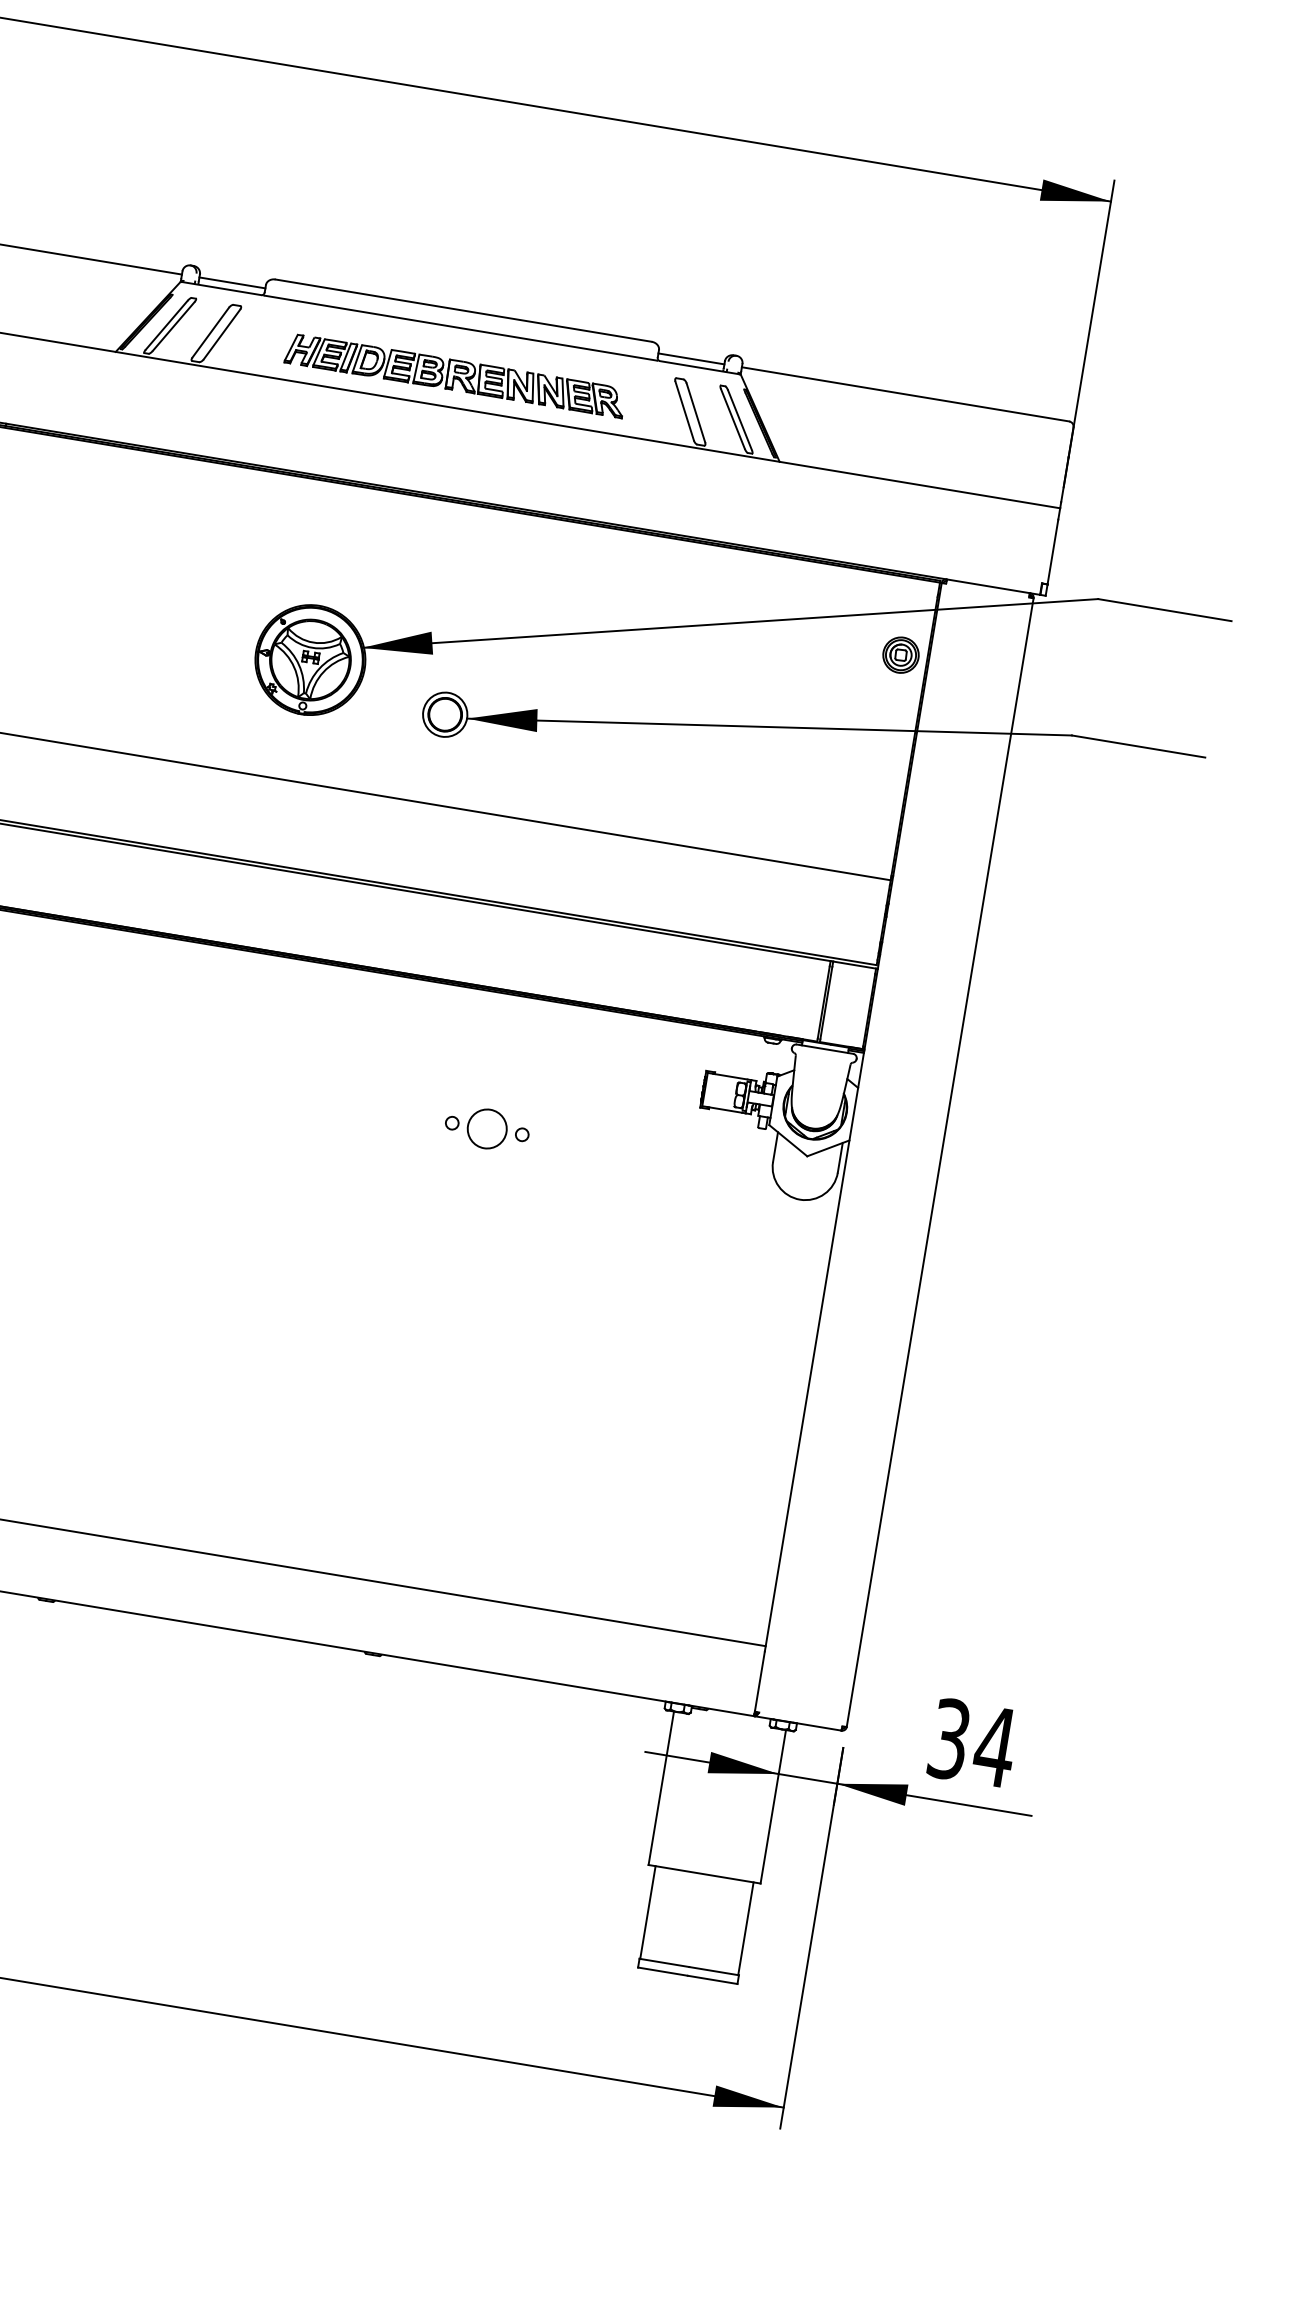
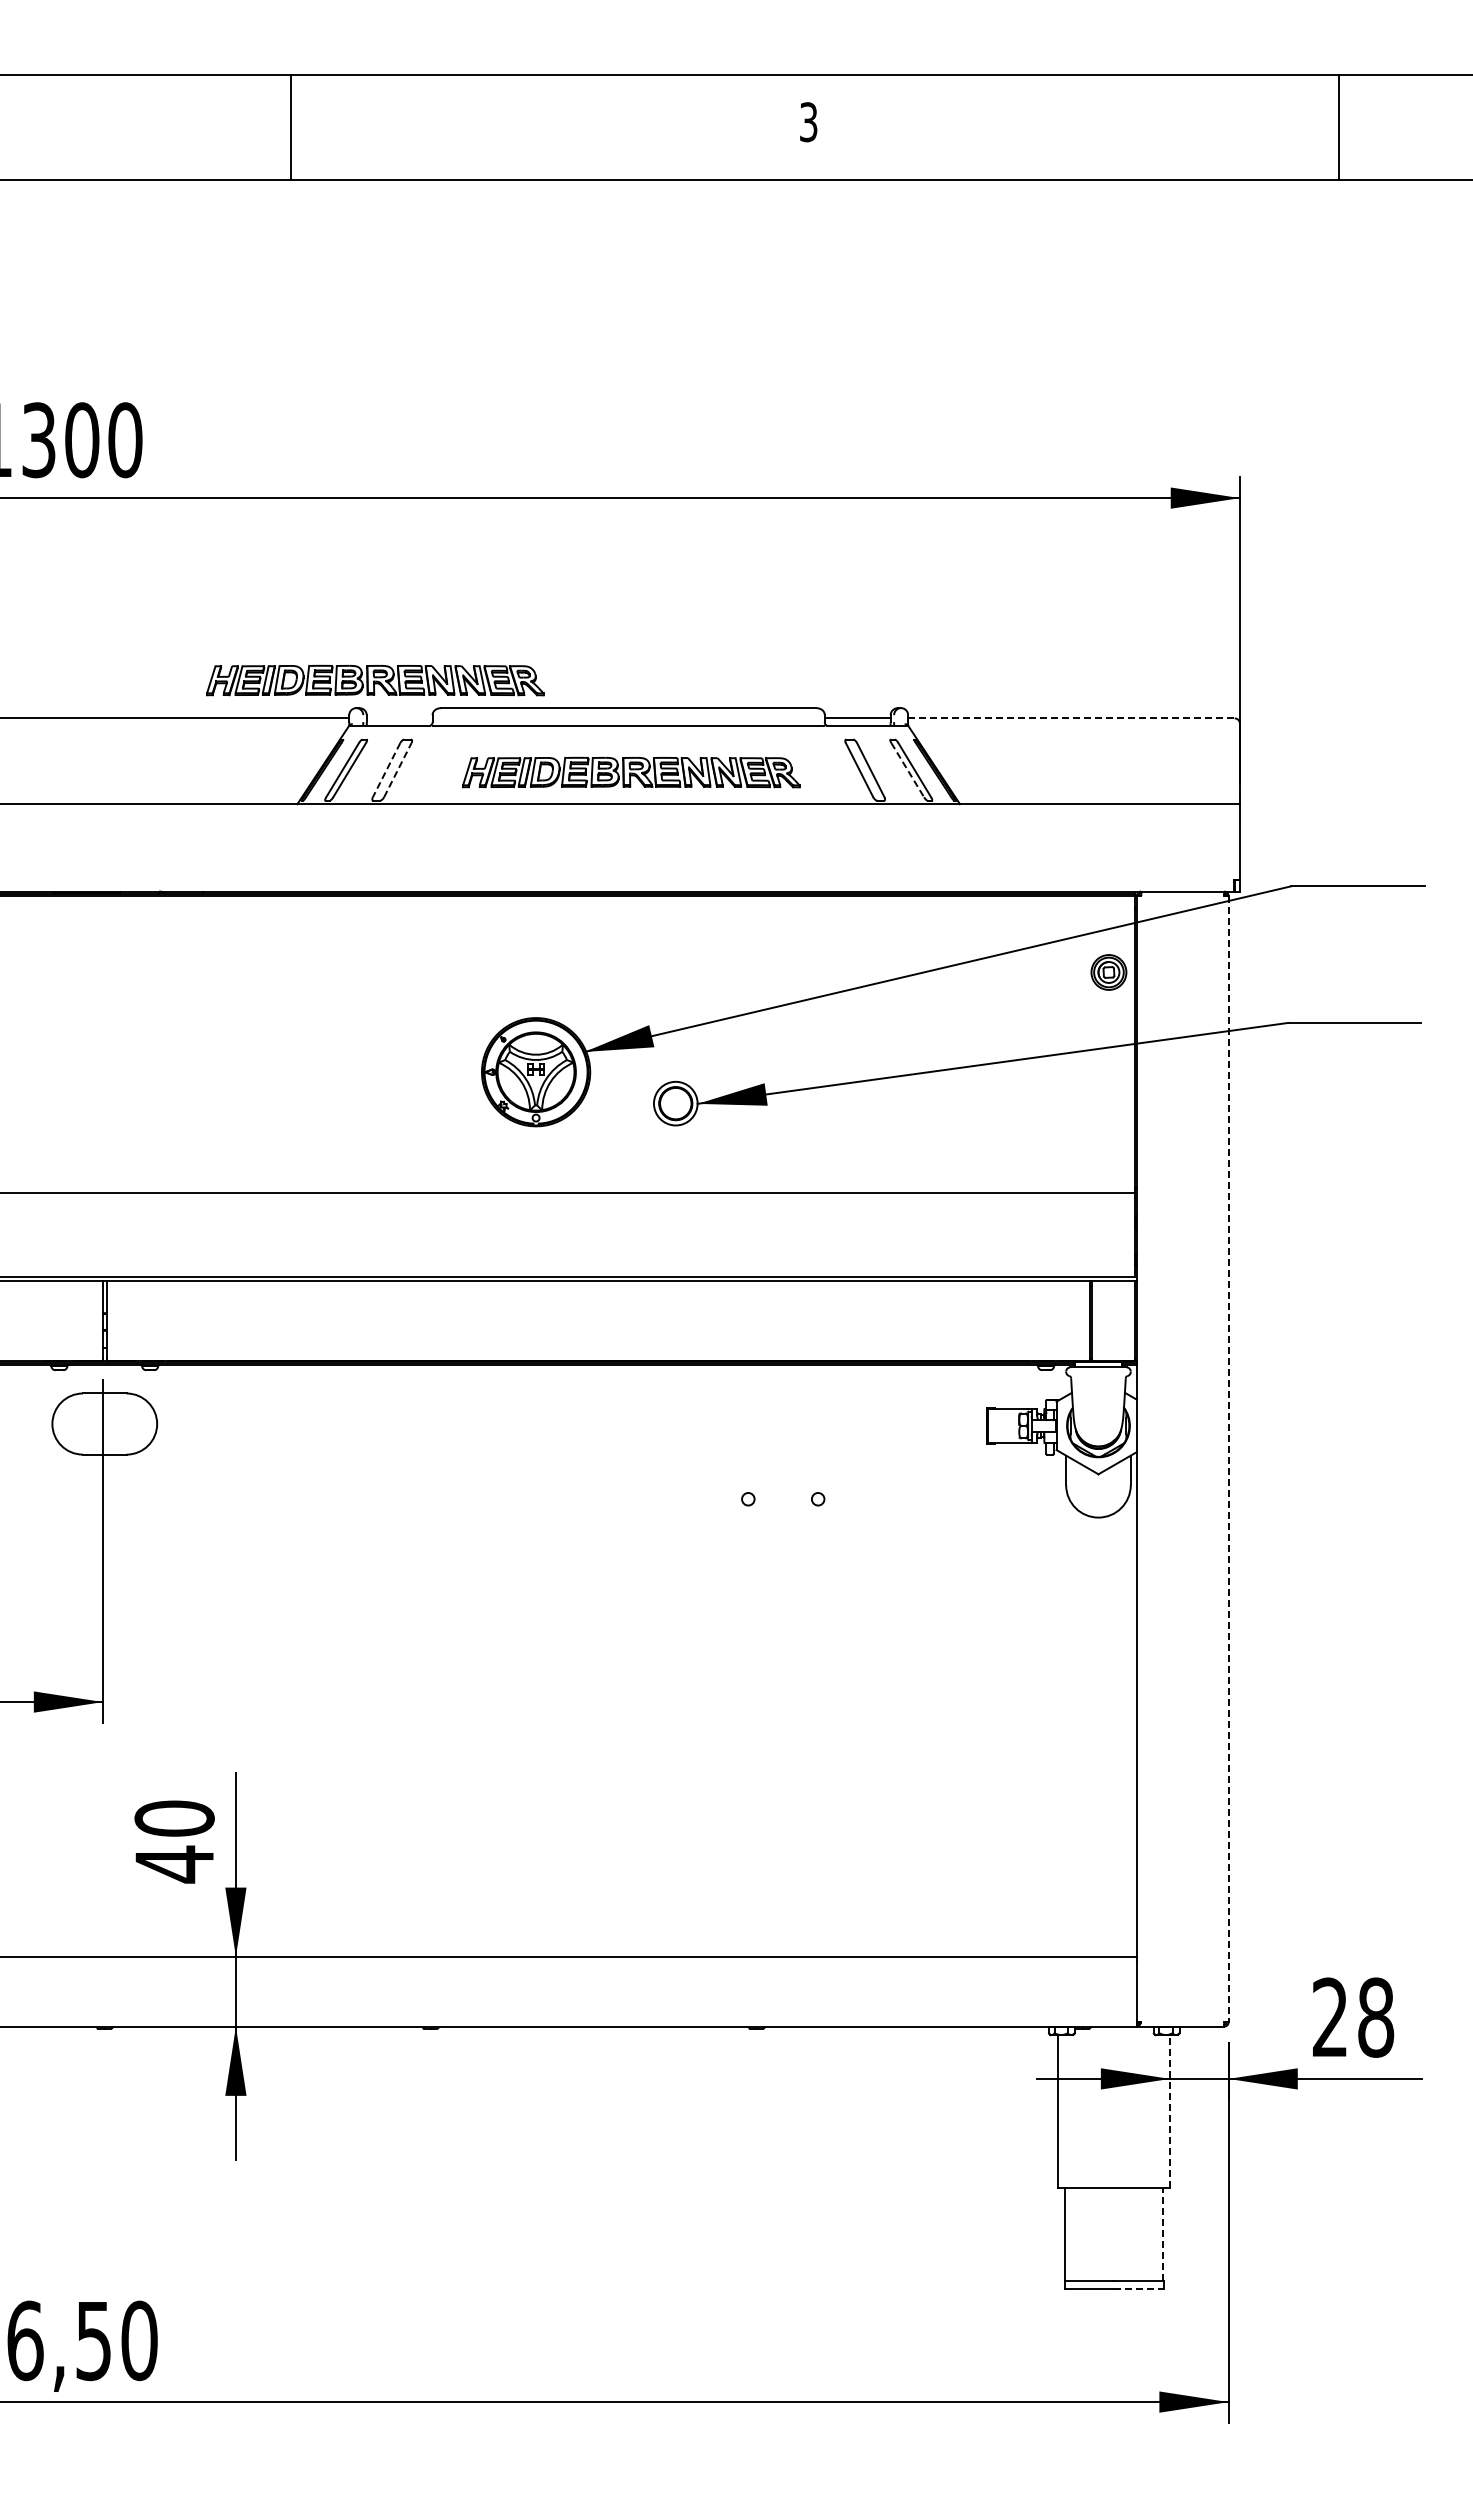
part: (214, 240) -> (375, 680), added
line: (232, 282) -> (399, 718), removed
line: (210, 332) -> (386, 770), solid -> dashed
line: (222, 333) -> (398, 769), solid -> dashed
line: (905, 394) -> (1071, 718), solid -> dashed
line: (732, 419) -> (907, 770), solid -> dashed
circle: (487, 1129) -> (783, 1499), removed
line: (940, 1163) -> (1228, 1459), solid -> dashed
text: (972, 1742) -> (1353, 2017), 34 -> 28
line: (773, 1806) -> (1170, 2111), solid -> dashed
line: (746, 1927) -> (1163, 2233), solid -> dashed
line: (712, 1979) -> (1138, 2289), solid -> dashed

